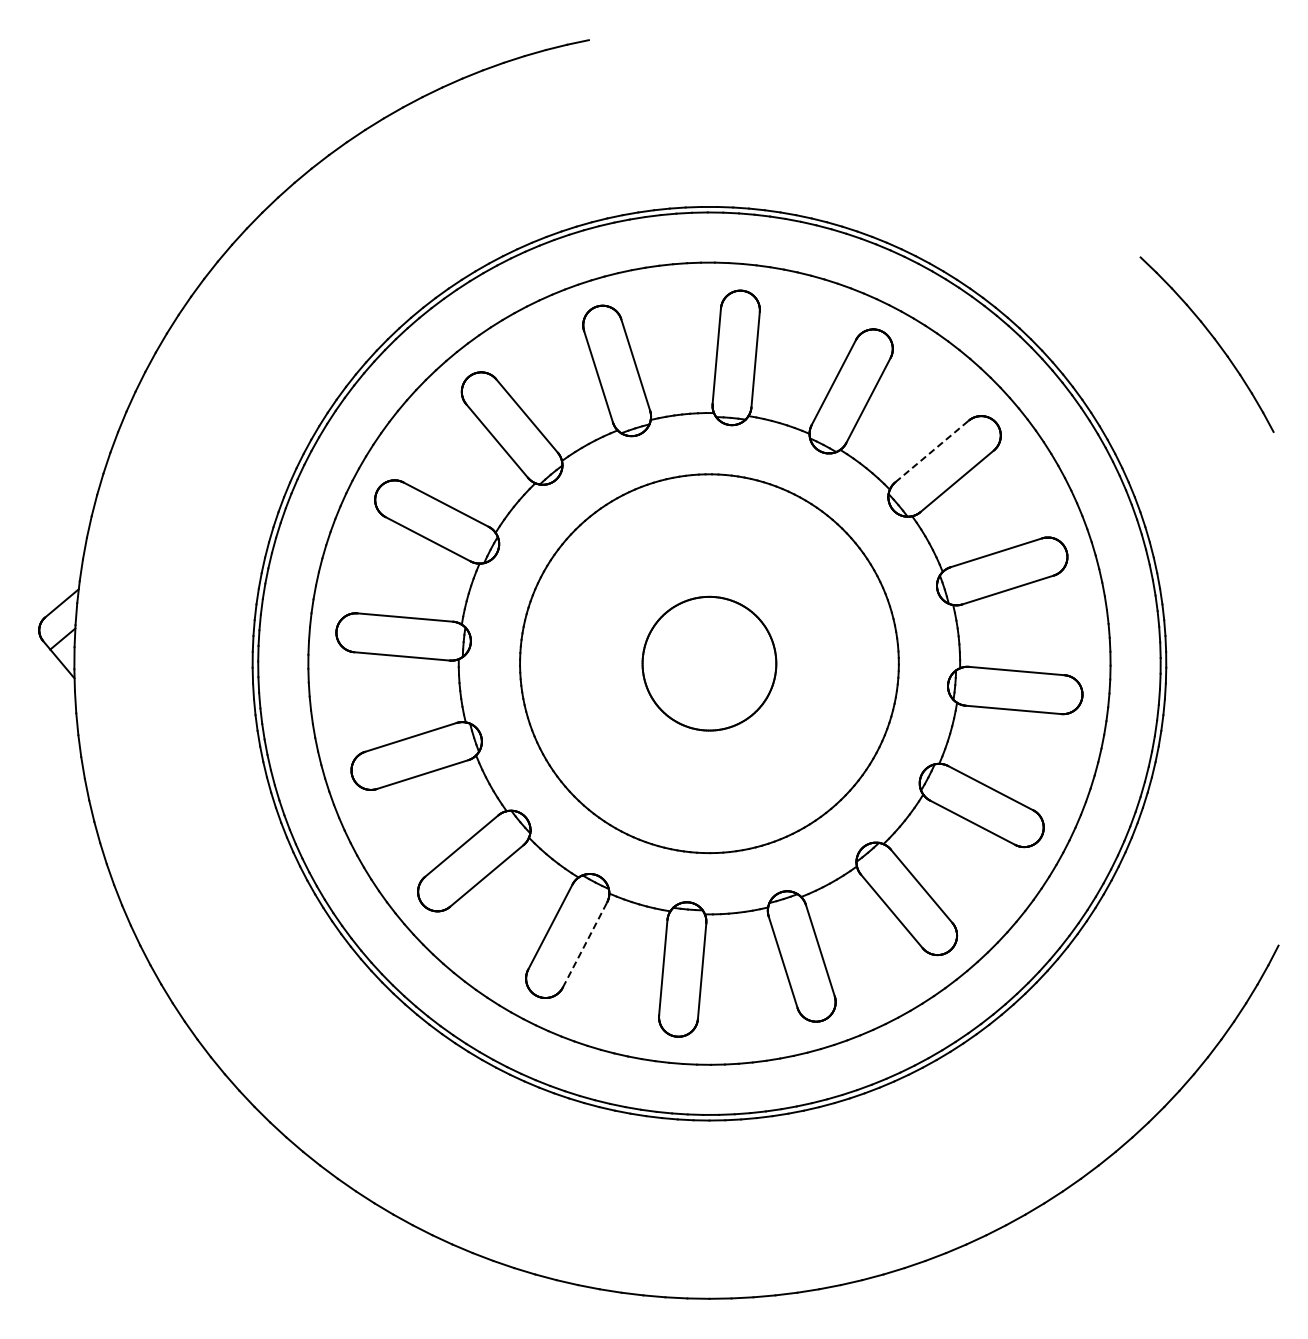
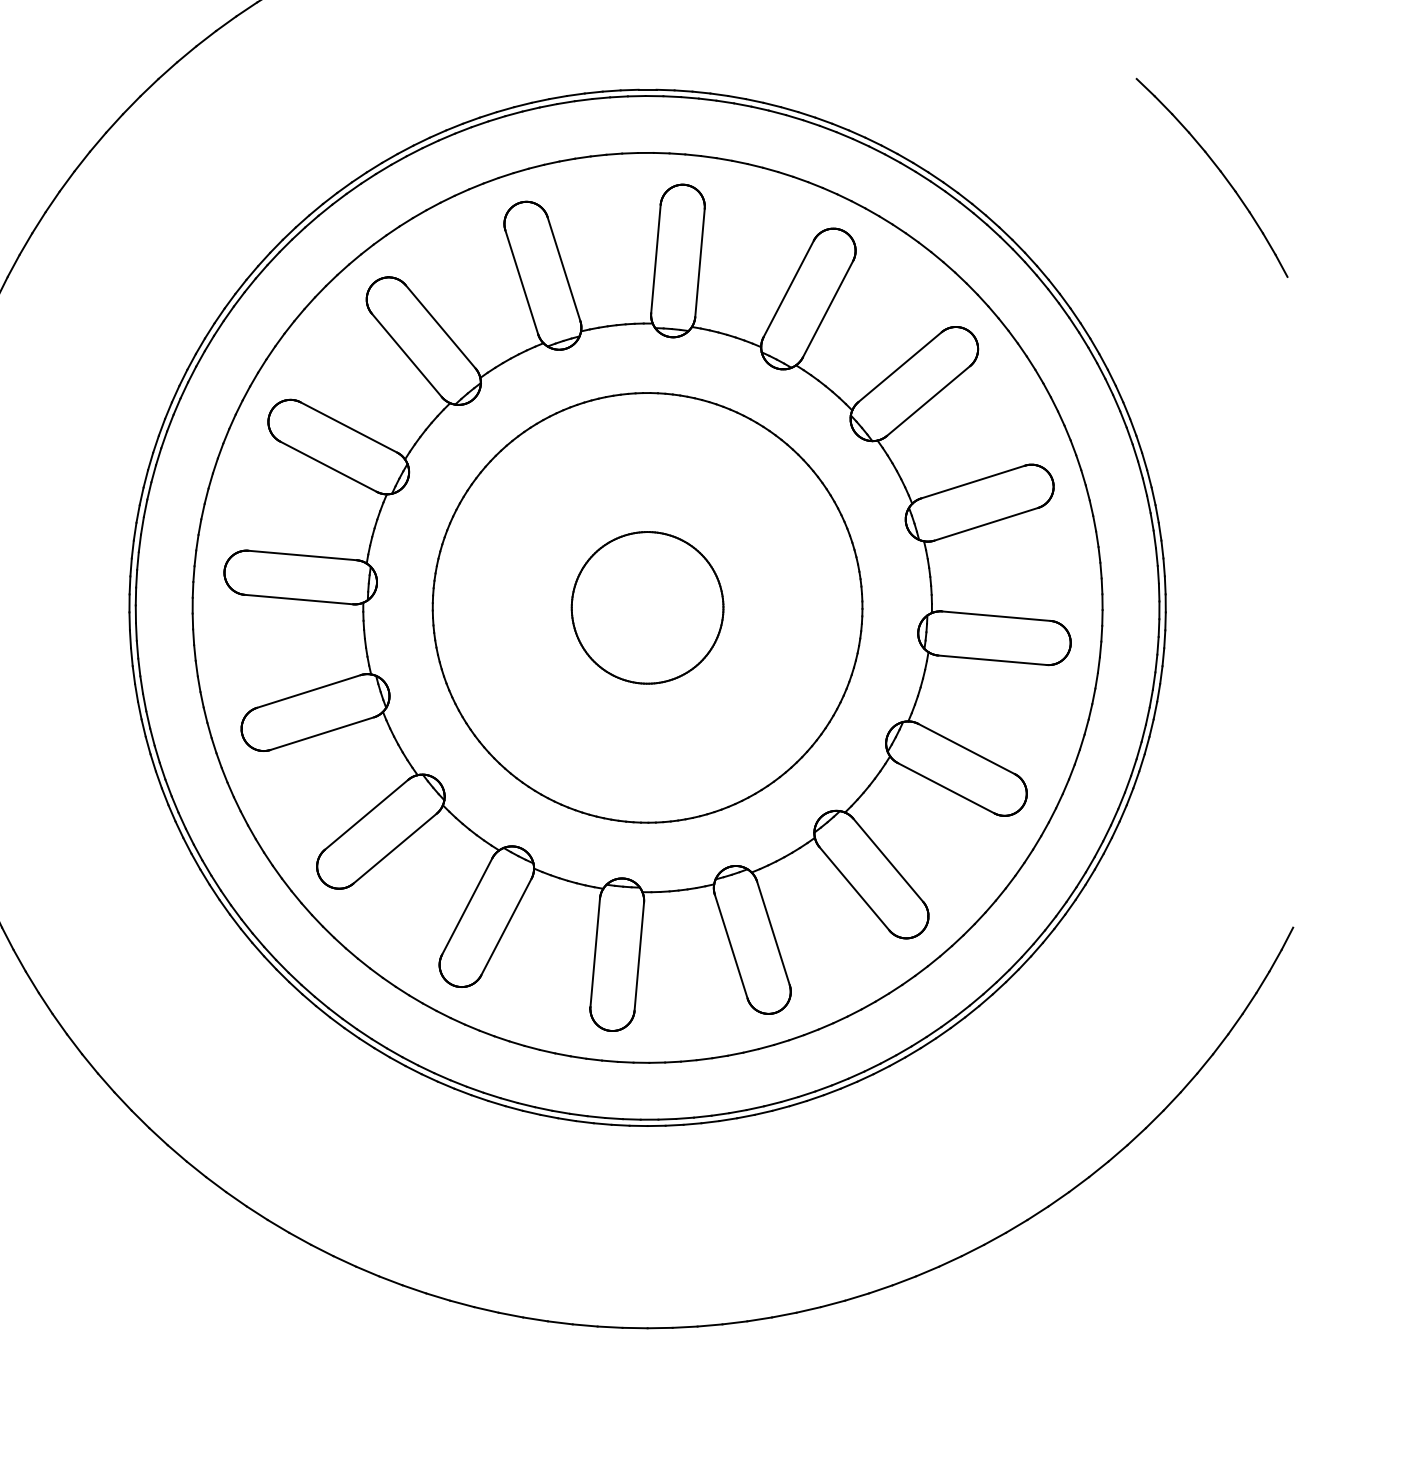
part: (1213, 339) -> (1219, 172), moved
line: (932, 451) -> (900, 367), dashed -> solid
line: (585, 945) -> (507, 927), dashed -> solid

